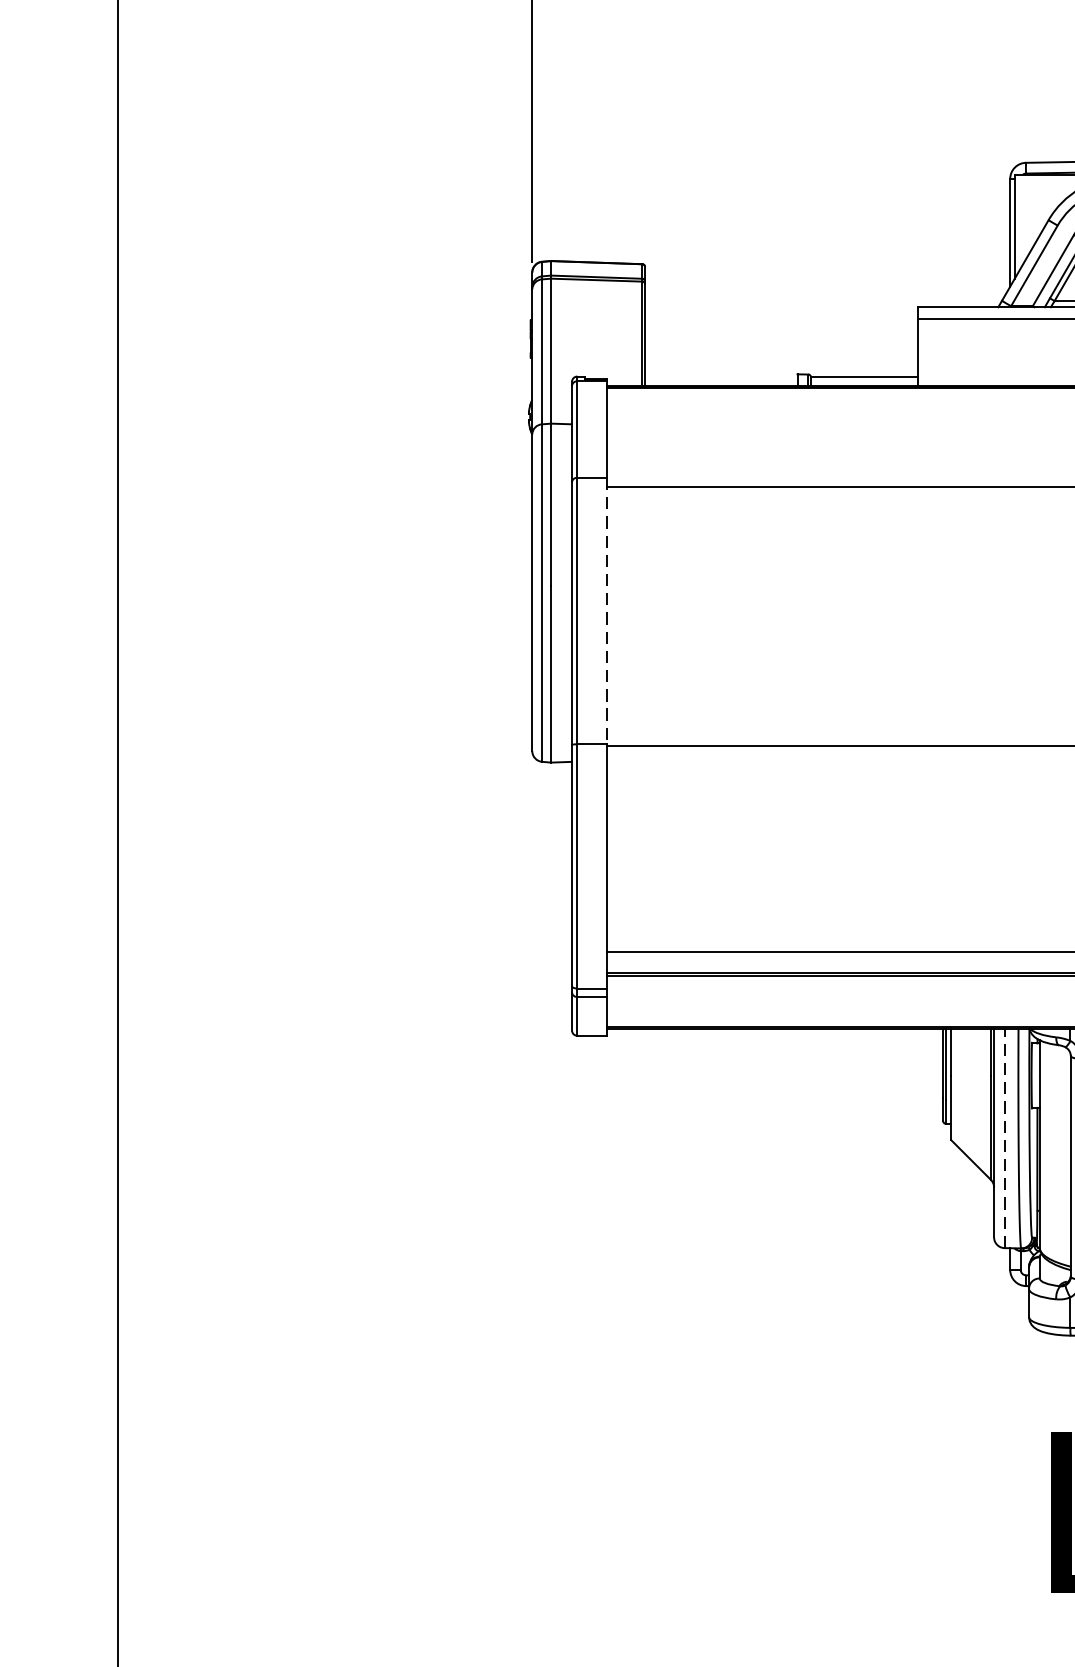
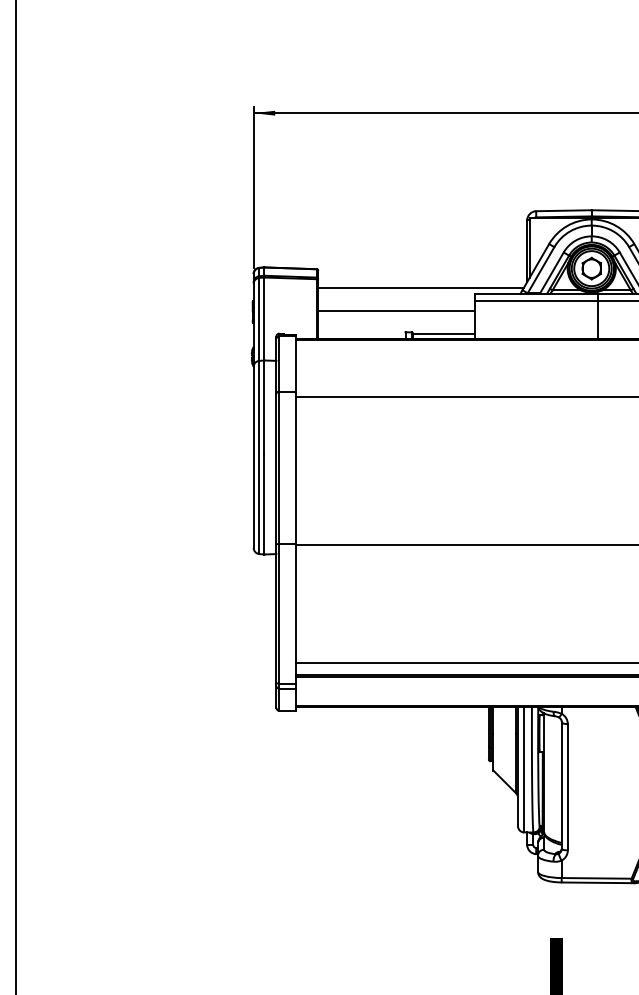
line: (825, 296) -> (421, 287), added
line: (781, 338) -> (396, 311), added
line: (607, 612) -> (296, 468), dashed -> solid
line: (1005, 1138) -> (524, 769), dashed -> solid

